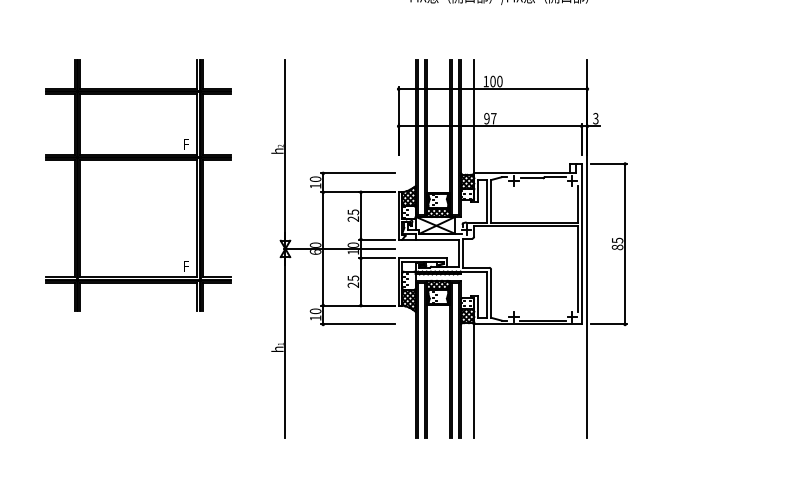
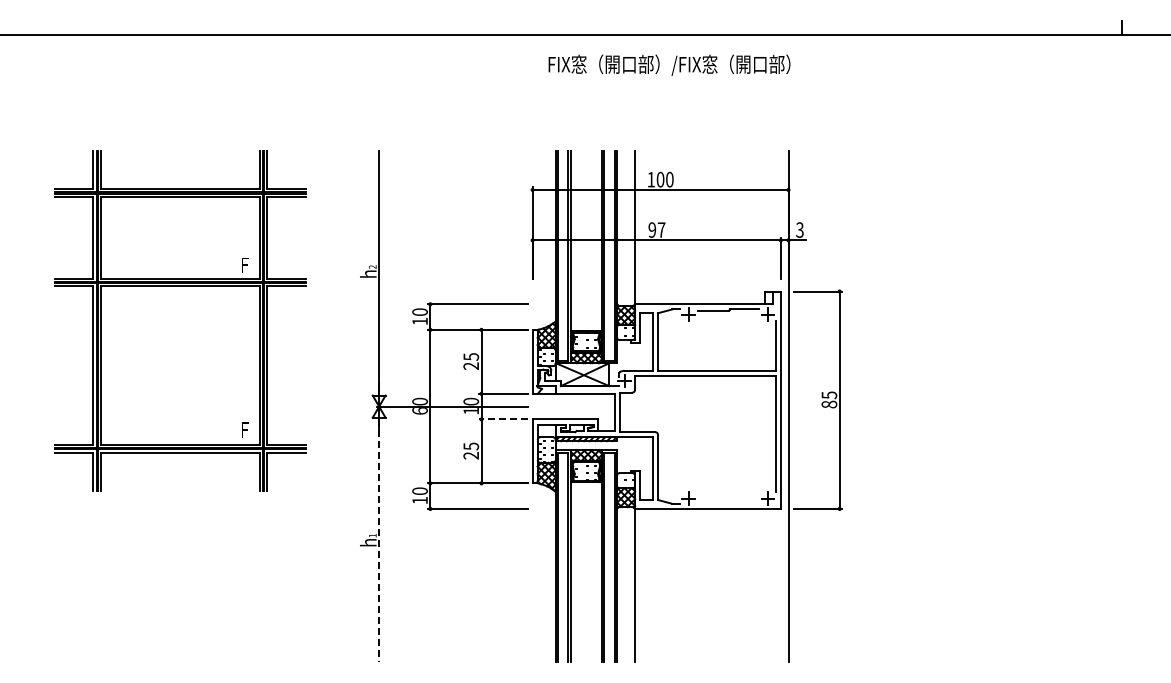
line: (376, 258) -> (502, 419), solid -> dashed
line: (543, 320) -> (728, 503), removed
line: (285, 347) -> (379, 540), solid -> dashed

